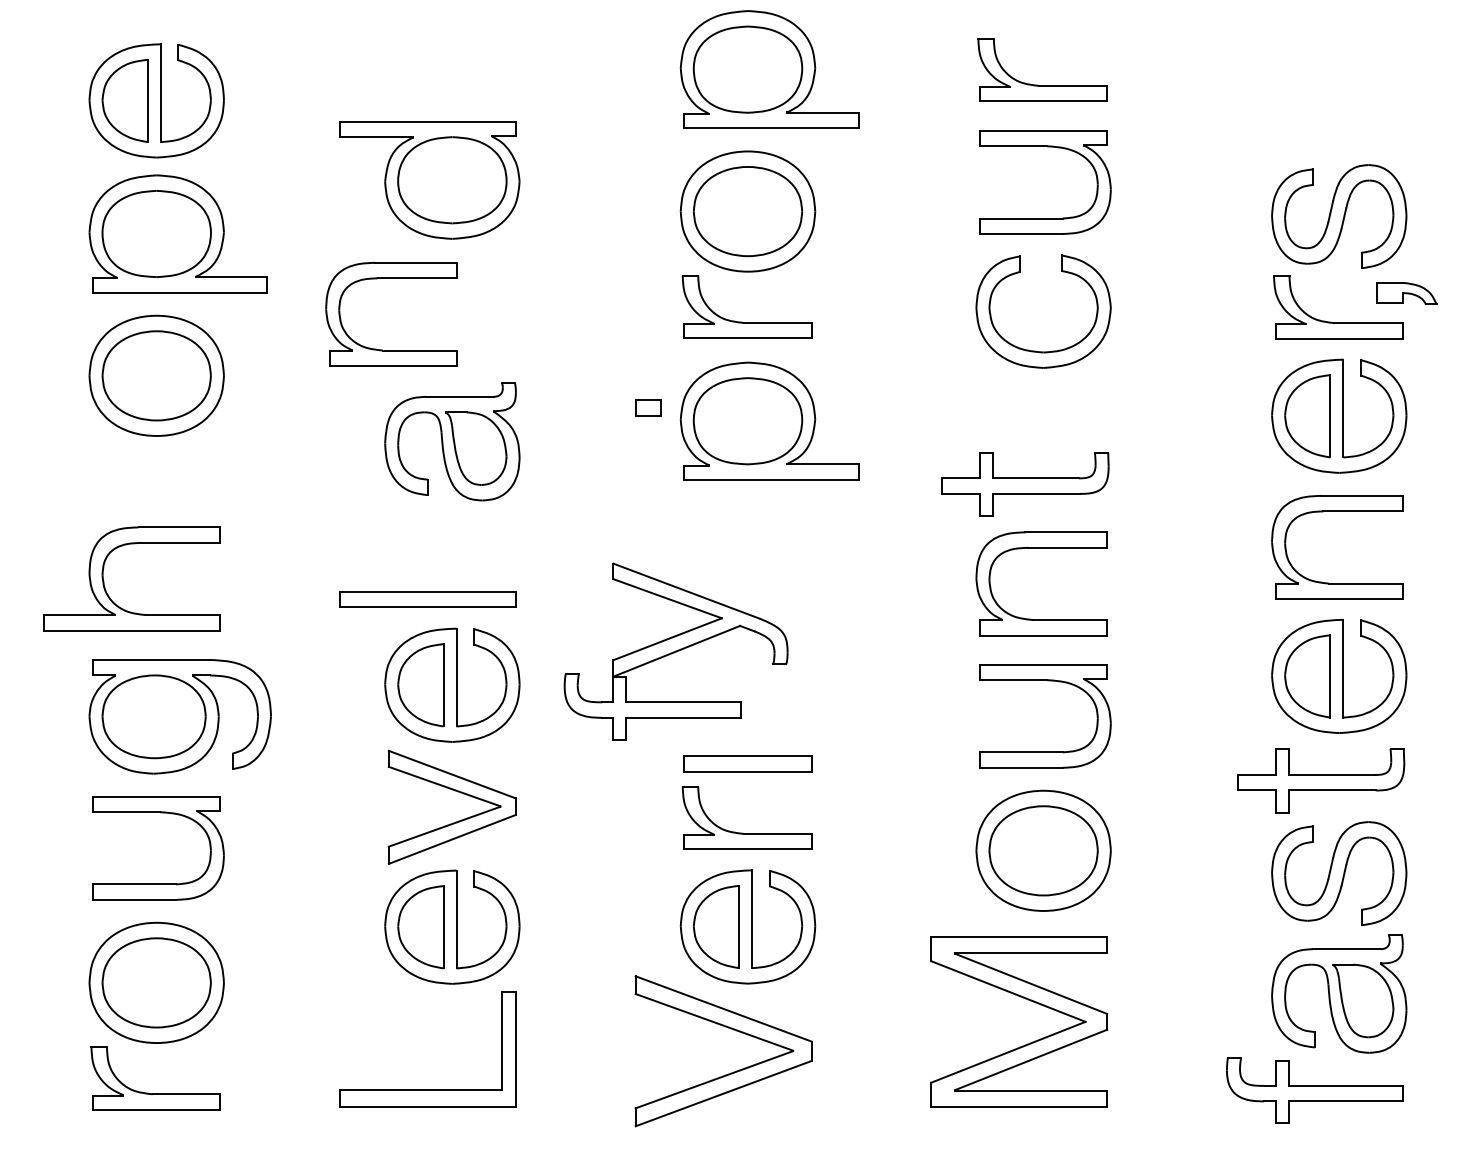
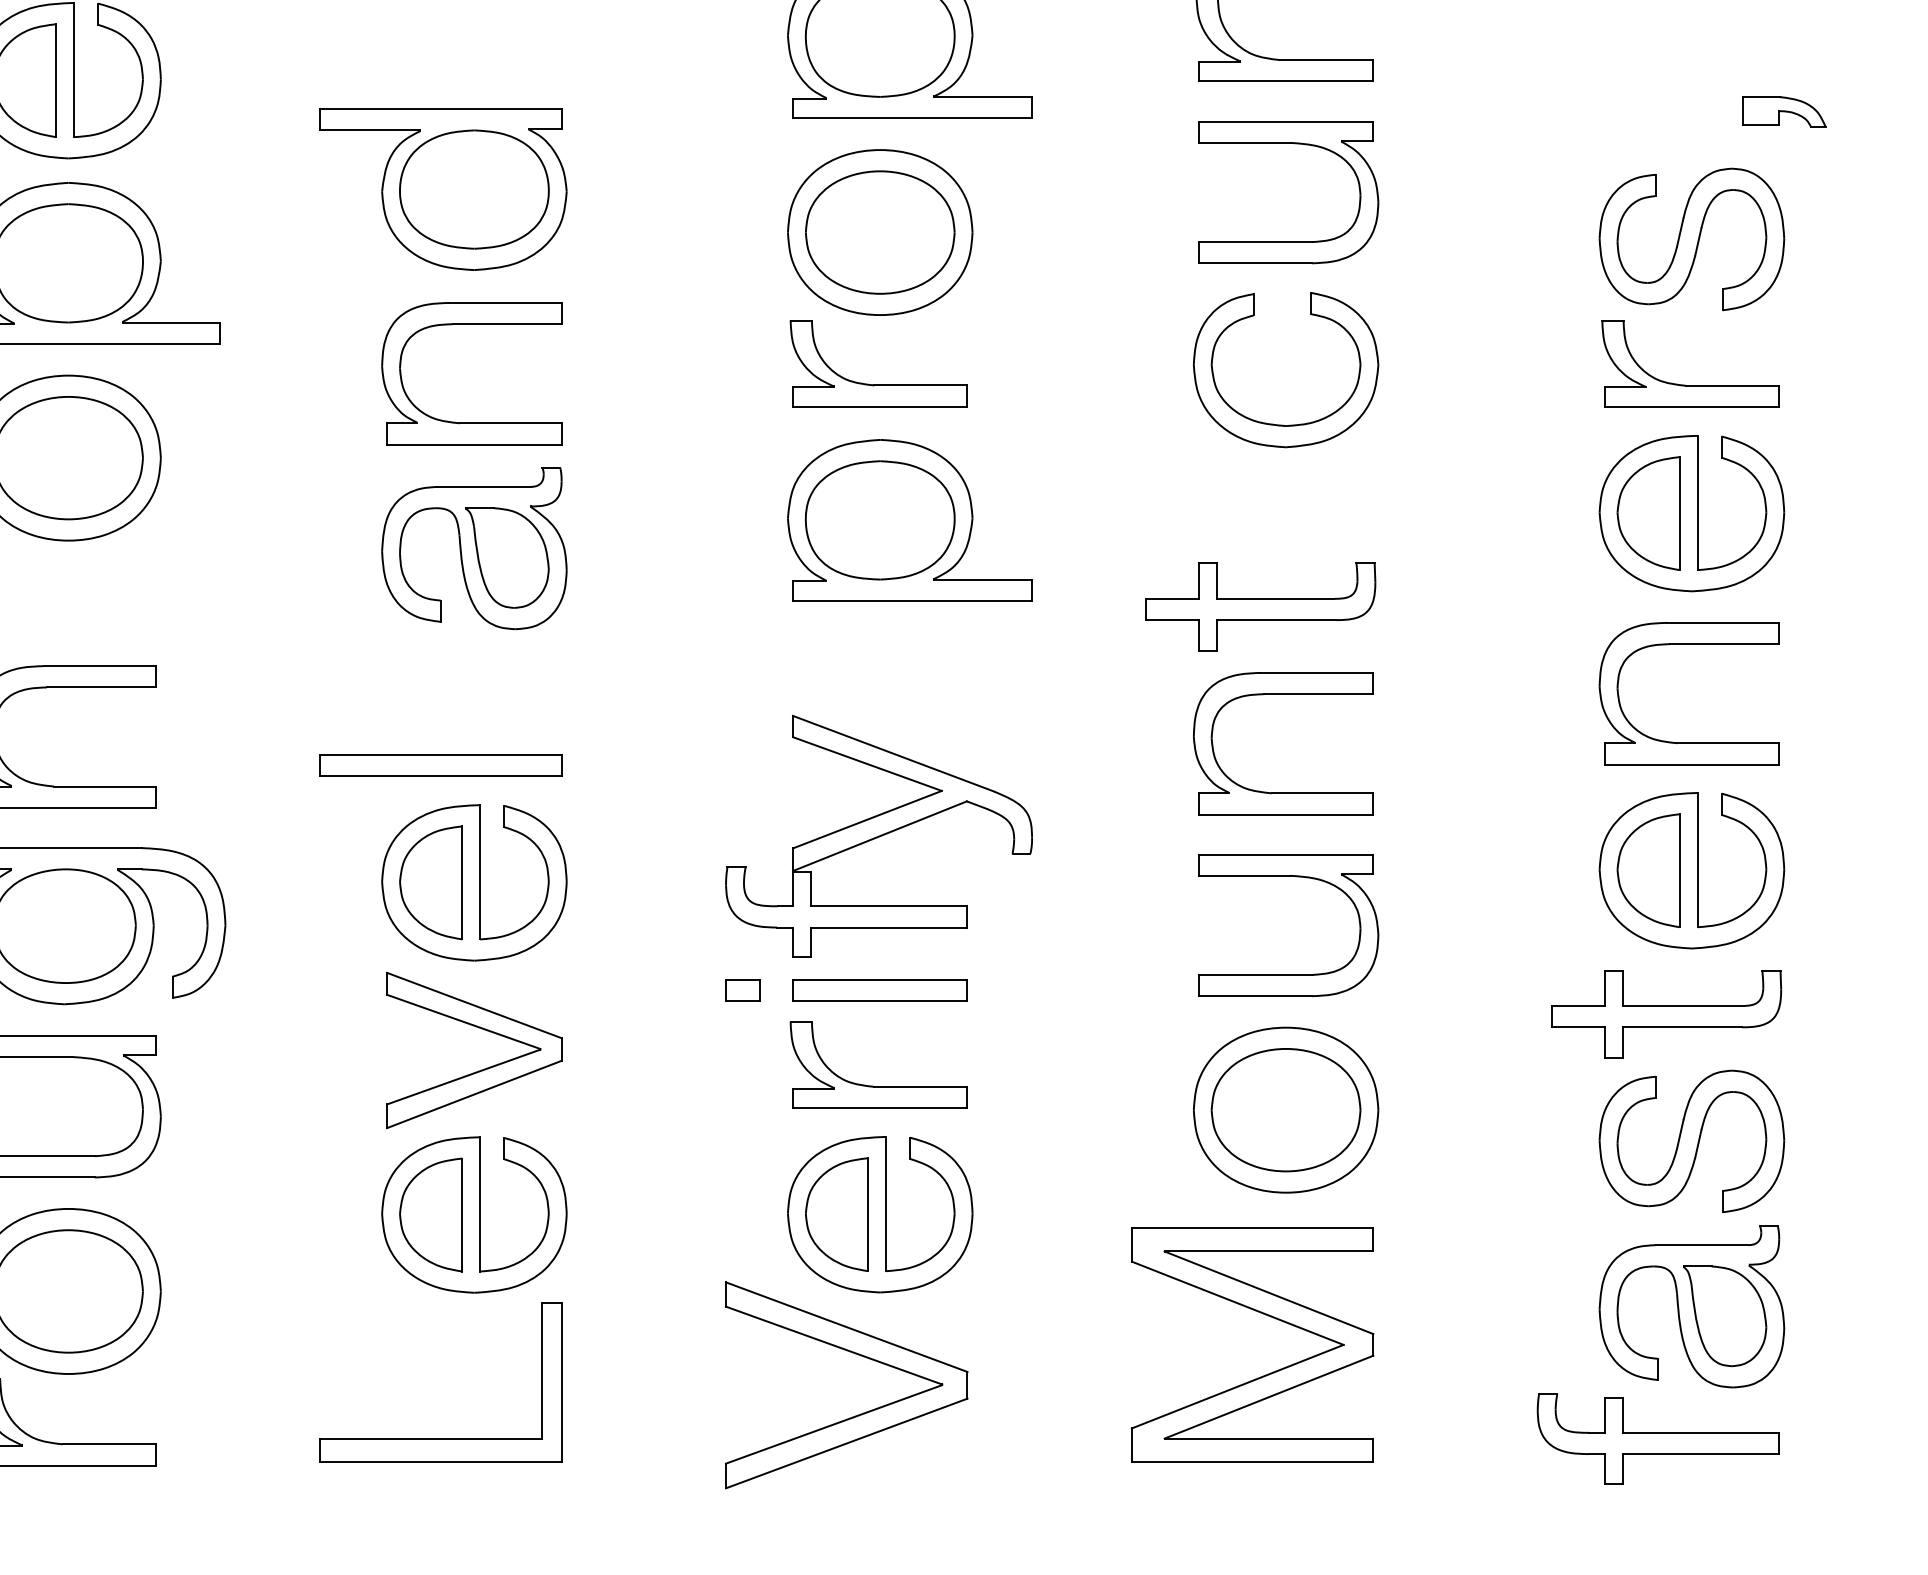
part: (391, 278) -> (471, 324), moved
part: (1406, 293) -> (1784, 111), moved
part: (648, 407) -> (743, 990), moved
part: (675, 651) -> (878, 836), moved

